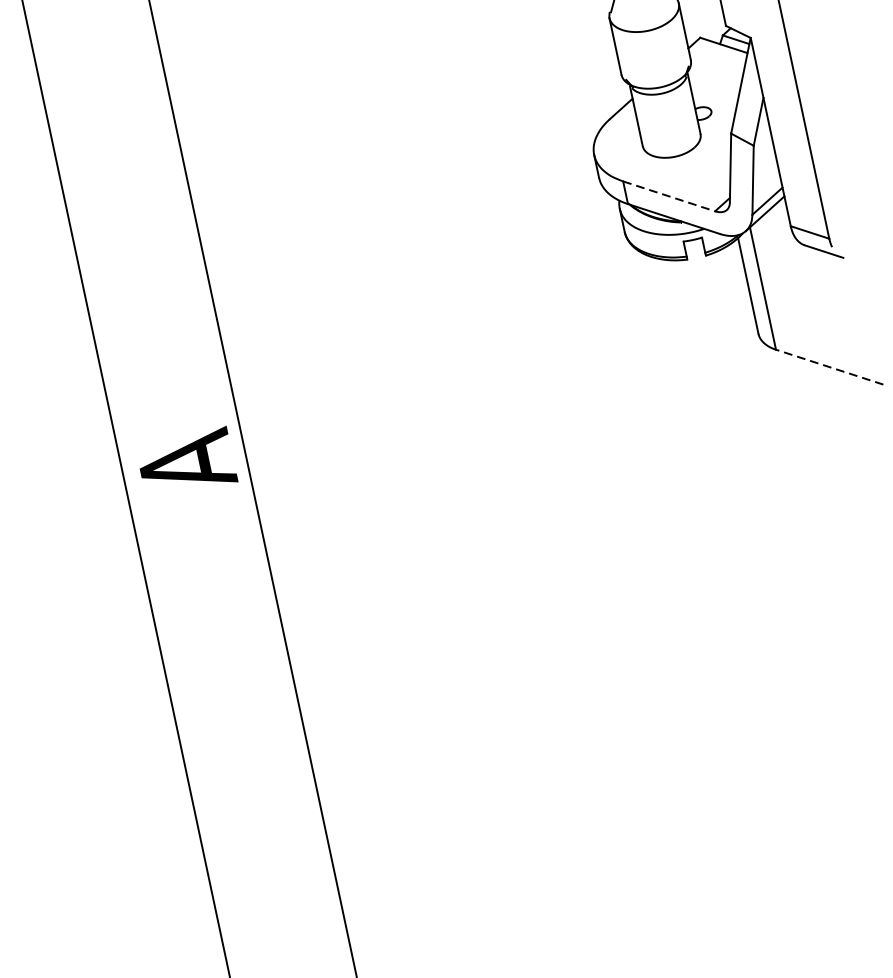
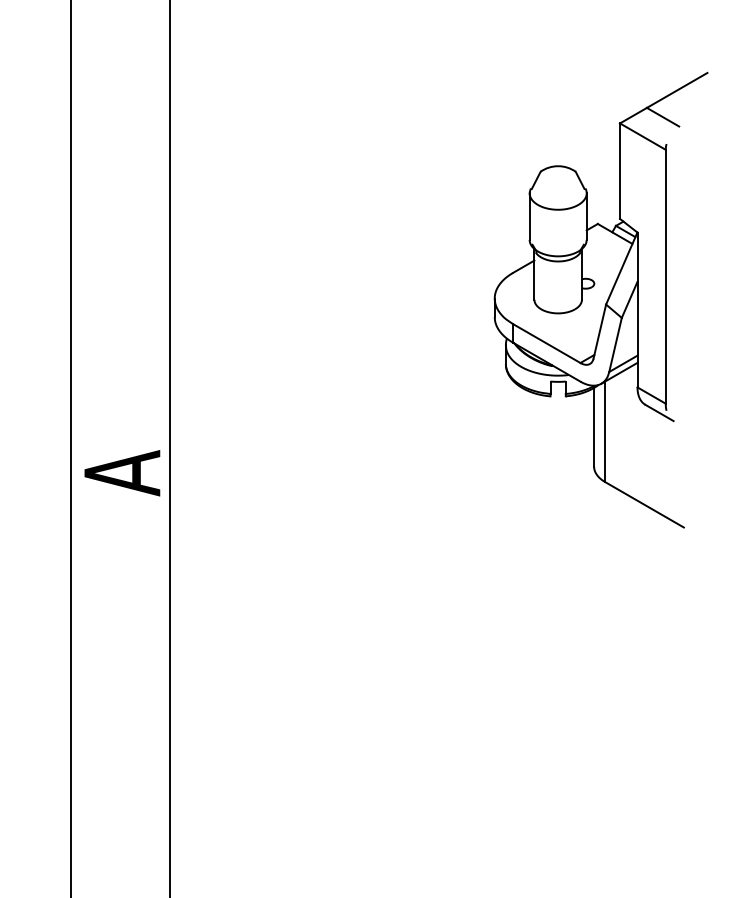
line: (668, 196) -> (546, 343), dashed -> solid
line: (829, 366) -> (644, 504), dashed -> solid

